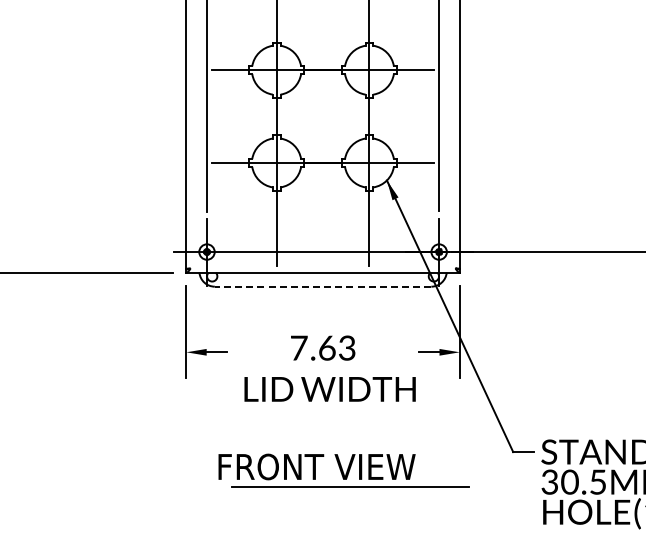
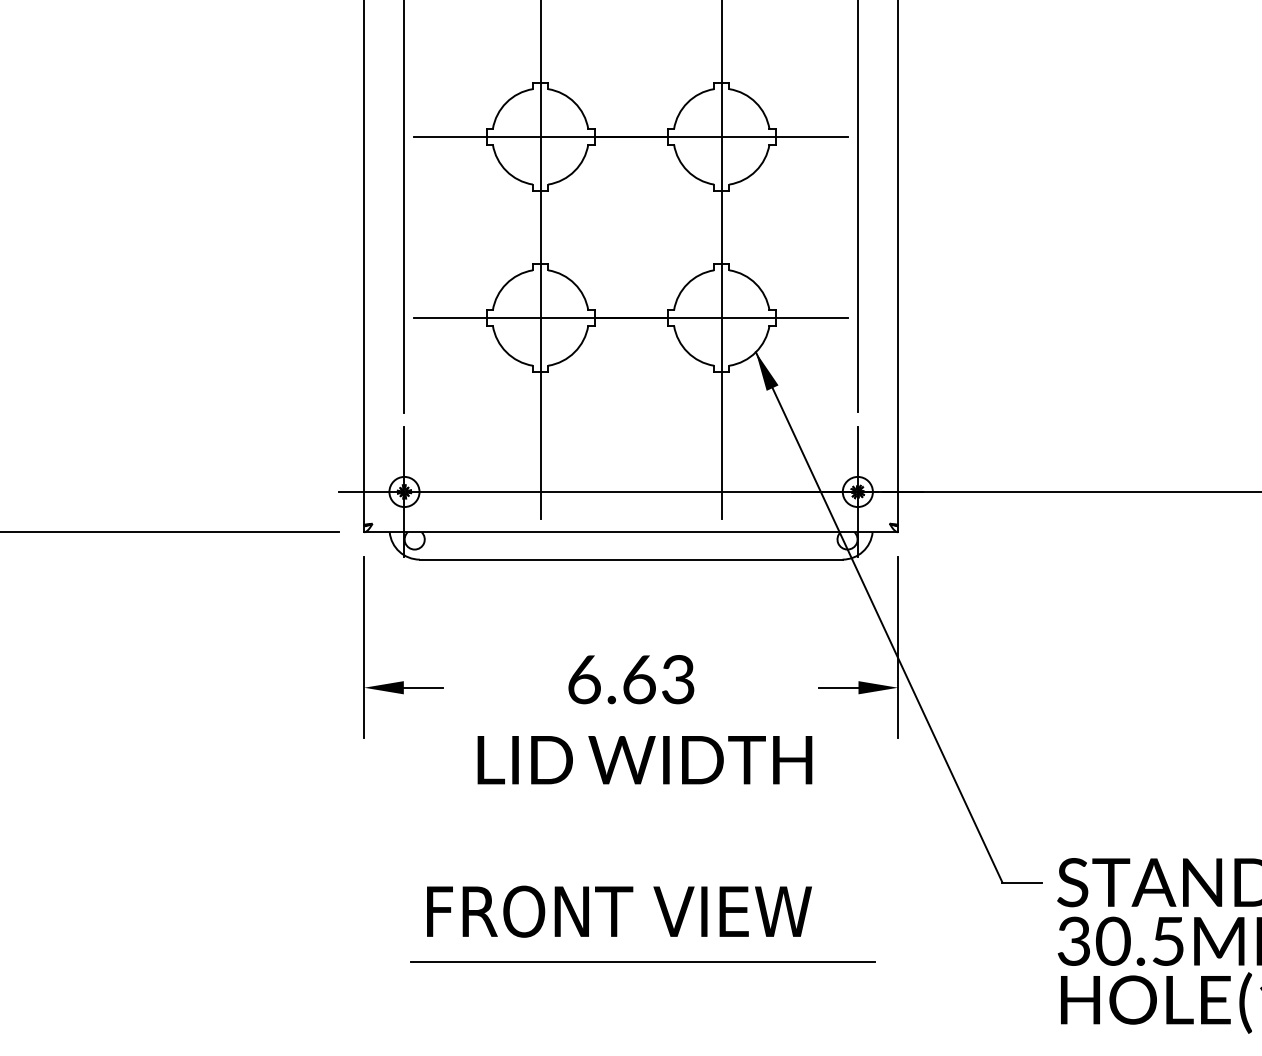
line: (322, 286) -> (630, 559), dashed -> solid
text: (299, 347) -> (585, 678), 7.63 -> 6.63
line: (350, 486) -> (643, 961), moved

